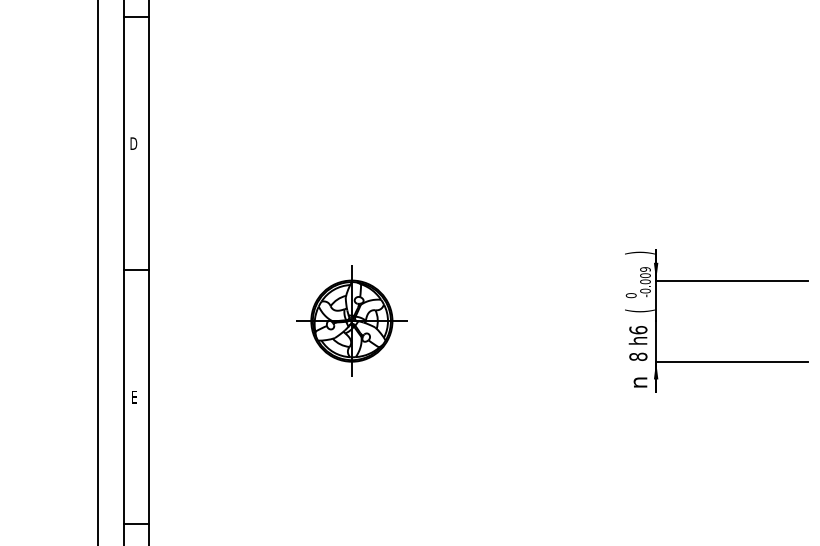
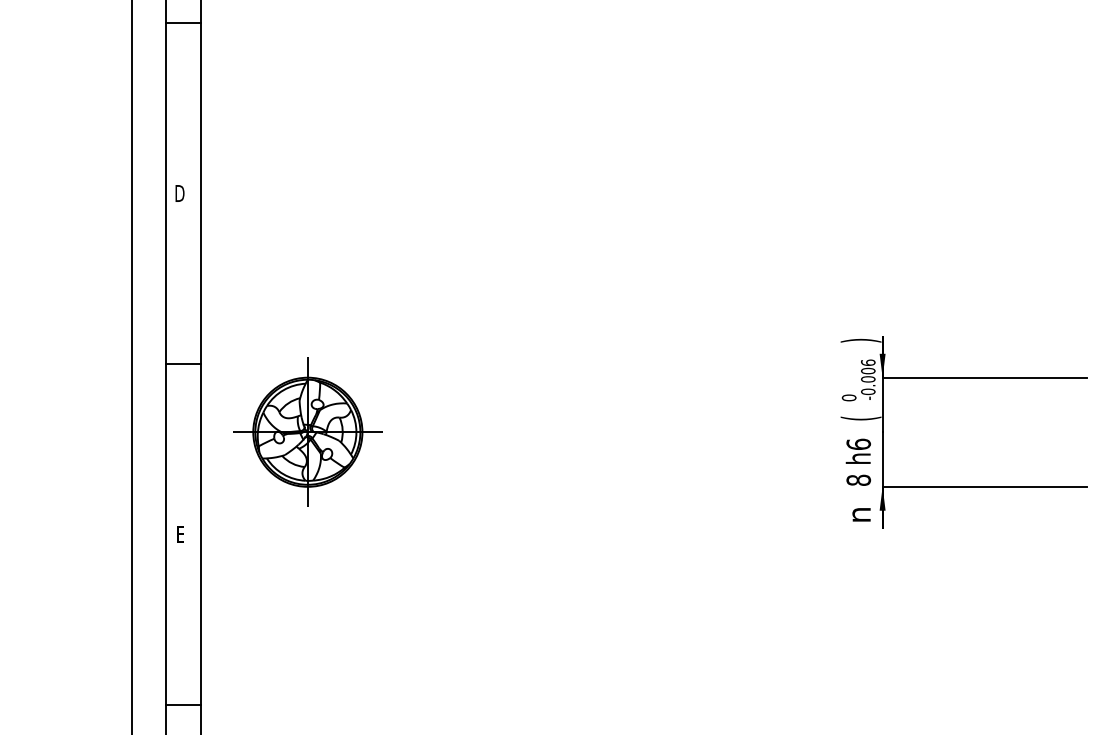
text: (645, 269) -> (868, 362), -0.009 -> -0.006
part: (351, 320) -> (307, 431), moved

